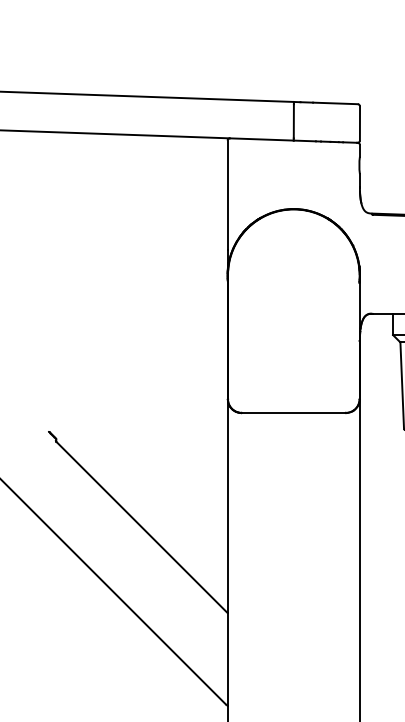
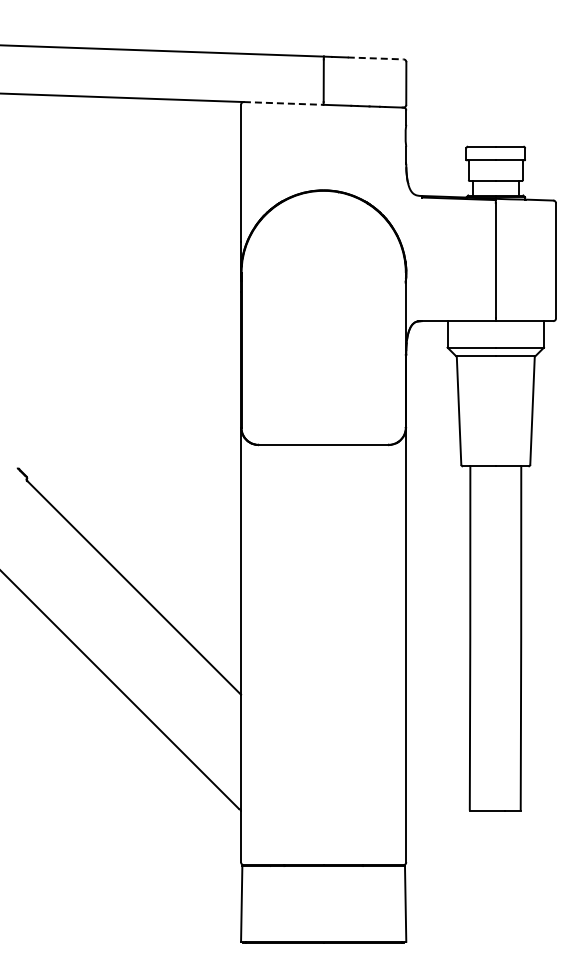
line: (335, 103) -> (375, 58), solid -> dashed
line: (261, 139) -> (283, 103), solid -> dashed

